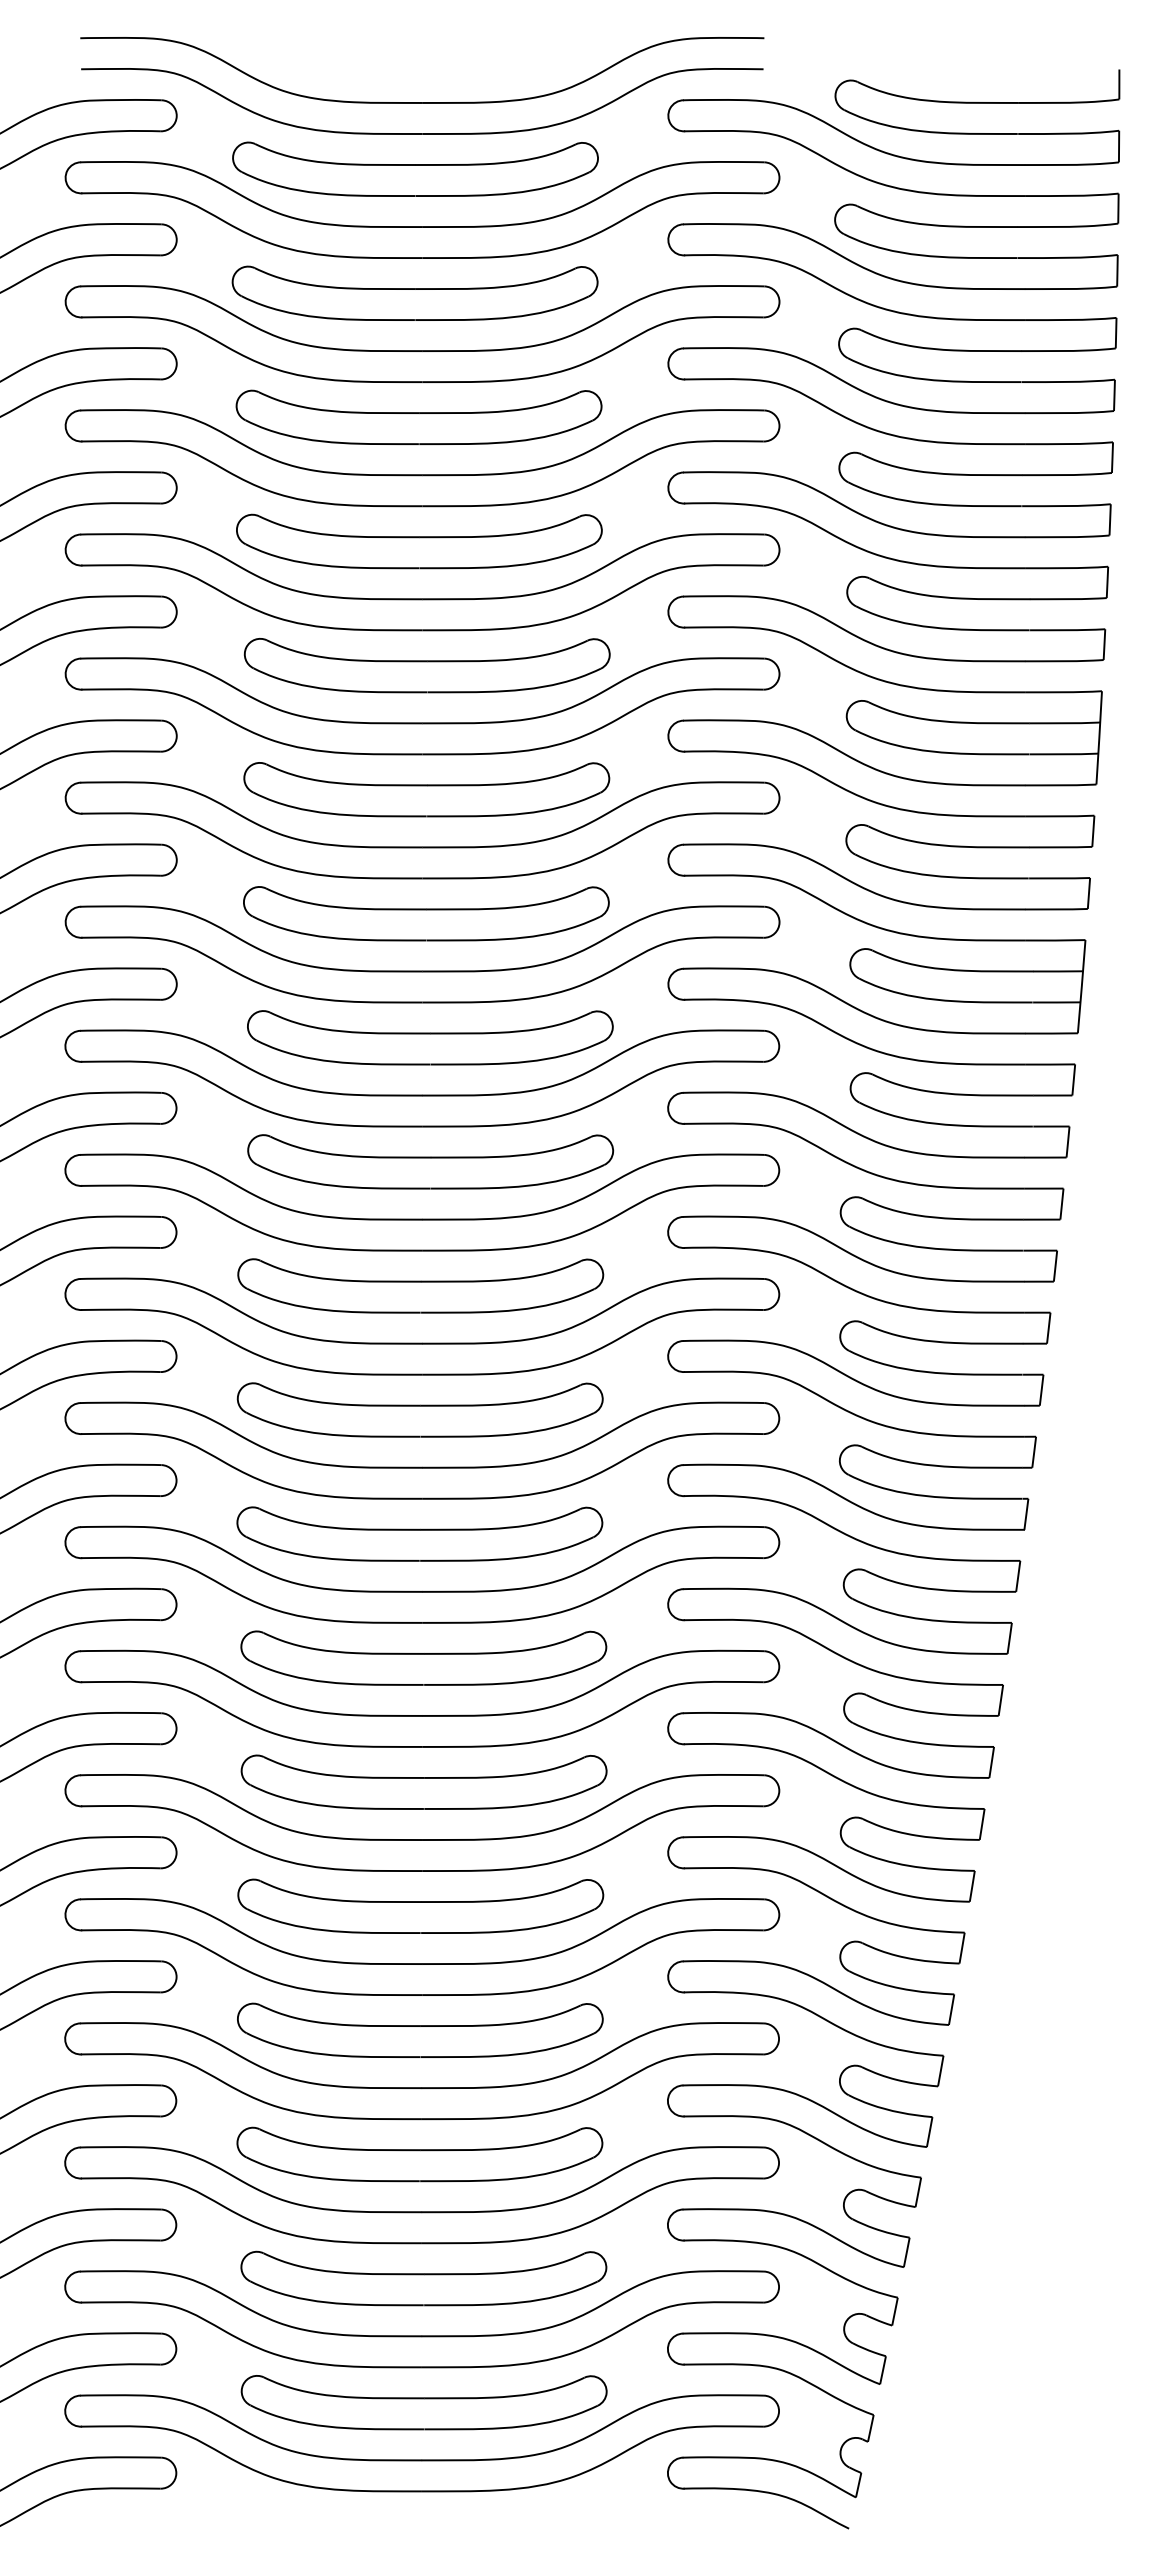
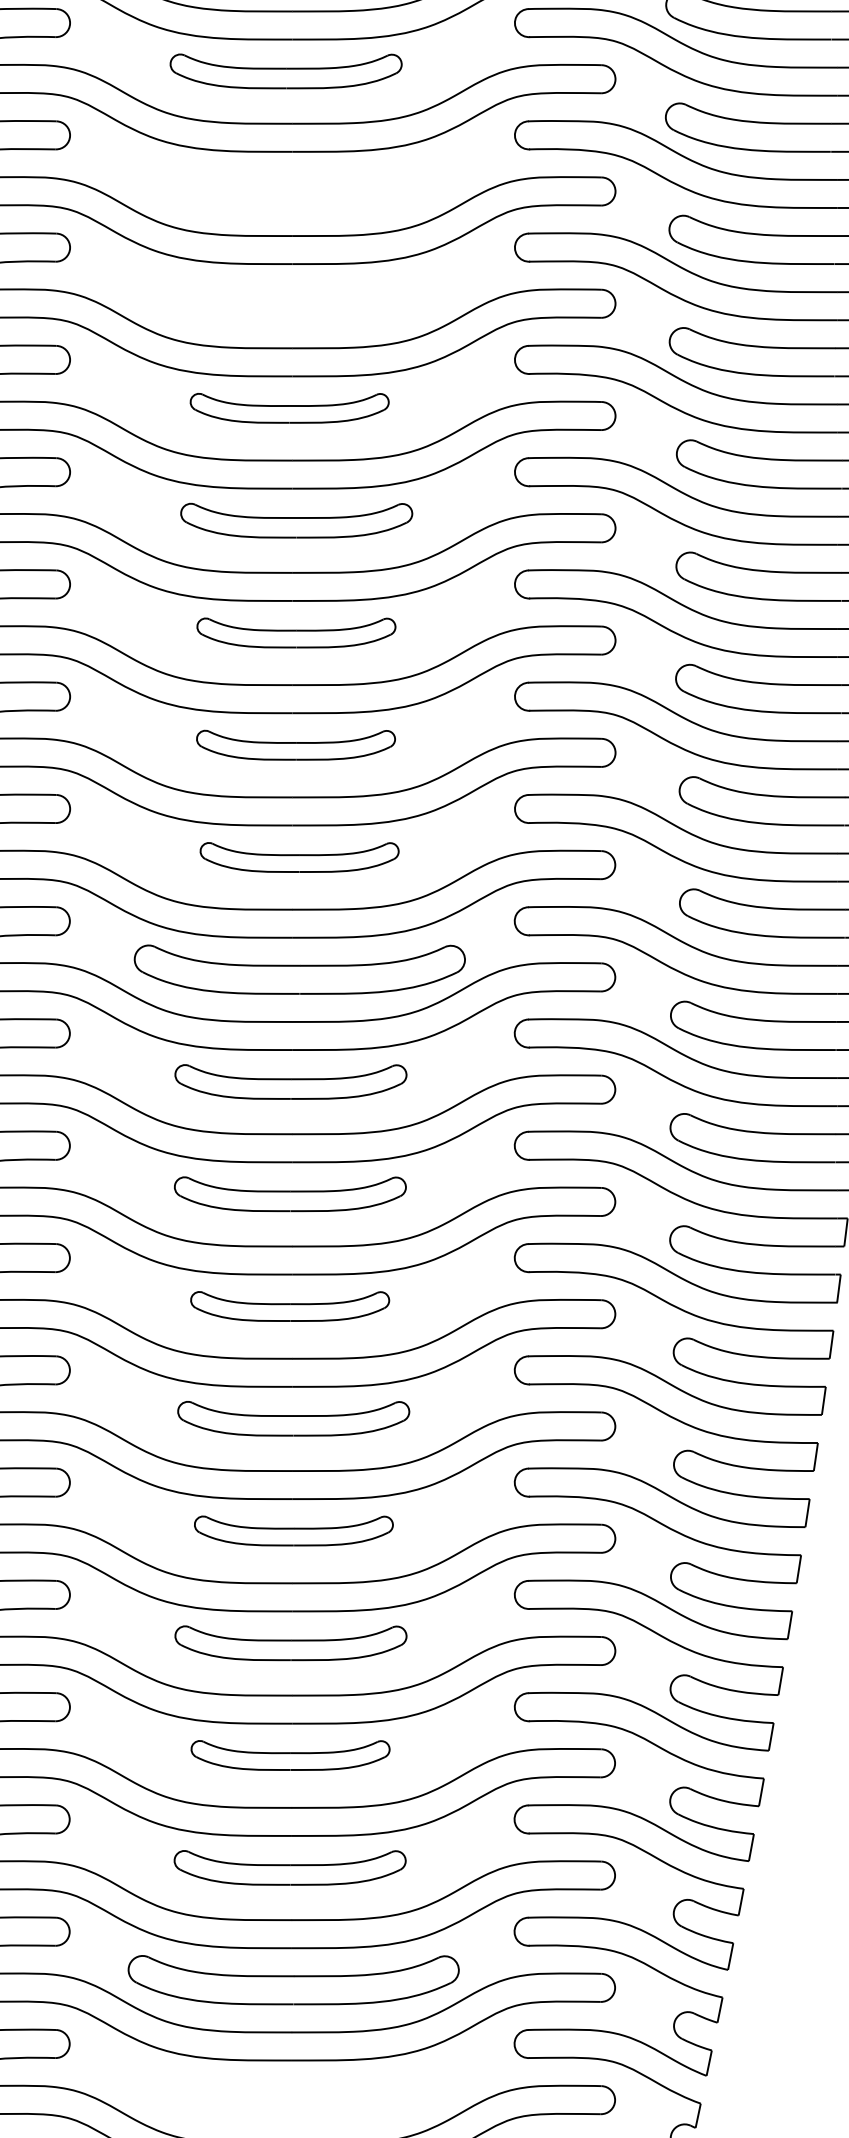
part: (415, 168) -> (286, 70), size x0.7
part: (414, 292) -> (285, 182), removed
part: (418, 416) -> (288, 295), removed
part: (419, 541) -> (289, 408), size x0.6
part: (426, 665) -> (296, 520), size x0.7
part: (426, 789) -> (296, 632), size x0.6
part: (426, 913) -> (296, 744), size x0.6
part: (430, 1037) -> (299, 857), size x0.6
part: (420, 1285) -> (290, 1081), size x0.7
part: (419, 1409) -> (289, 1193), size x0.7
part: (419, 1533) -> (289, 1305), size x0.6
part: (423, 1657) -> (293, 1418), size x0.7
part: (423, 1781) -> (293, 1530), size x0.6
part: (420, 1905) -> (290, 1642), size x0.7
part: (420, 2029) -> (290, 1754), size x0.6
part: (419, 2154) -> (289, 1867), size x0.7
part: (423, 2402) -> (293, 2092), removed

